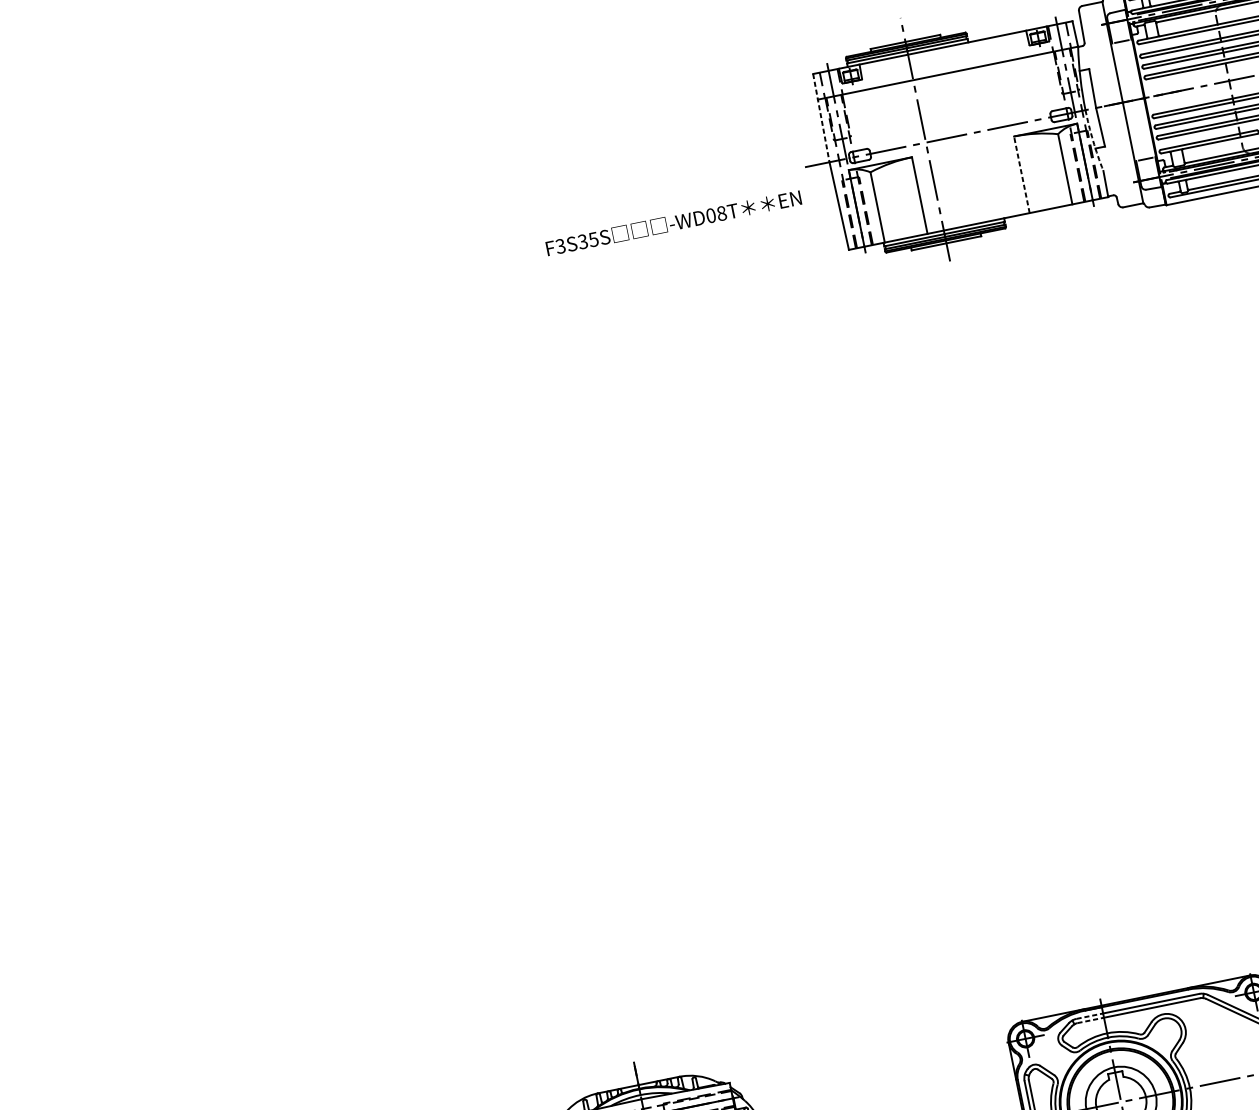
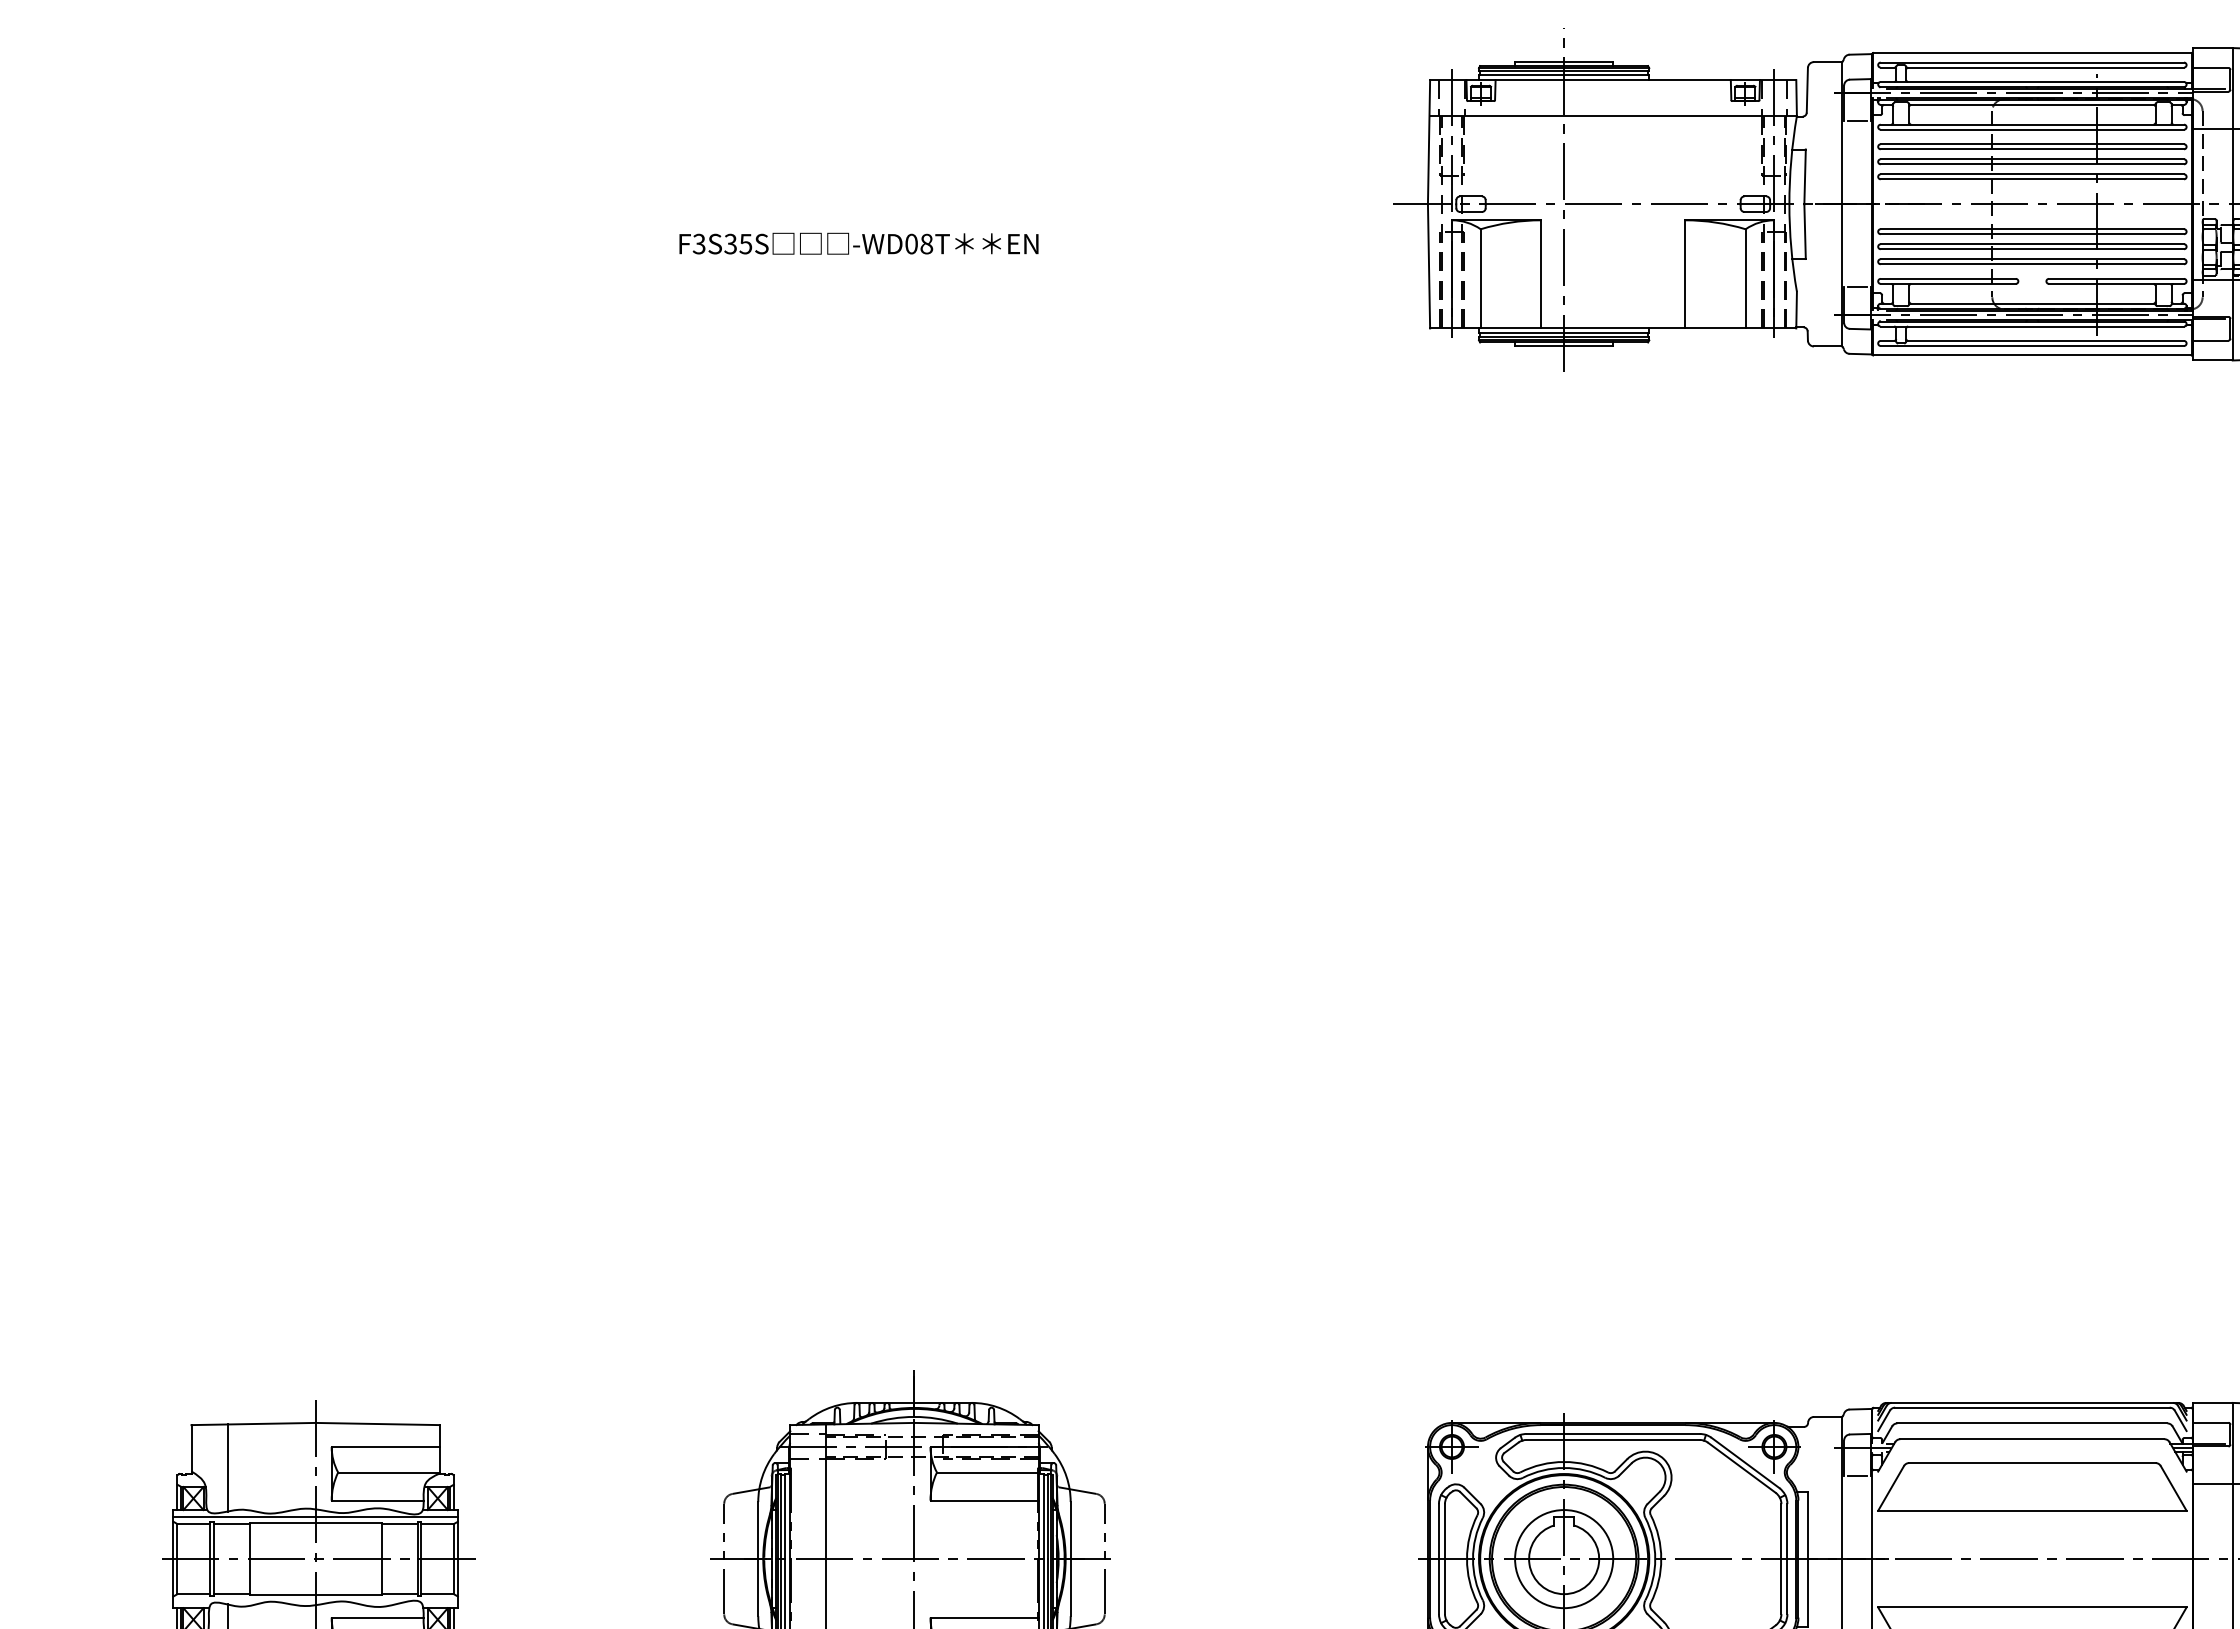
line: (821, 118) -> (1429, 142), dashed -> solid
arc: (1093, 141) -> (1791, 248), dashed -> solid
line: (1021, 174) -> (1685, 273), dashed -> solid
text: (673, 222) -> (858, 243), moved
line: (1089, 1015) -> (1545, 1433), dashed -> solid
line: (1090, 1020) -> (1545, 1439), dashed -> solid

